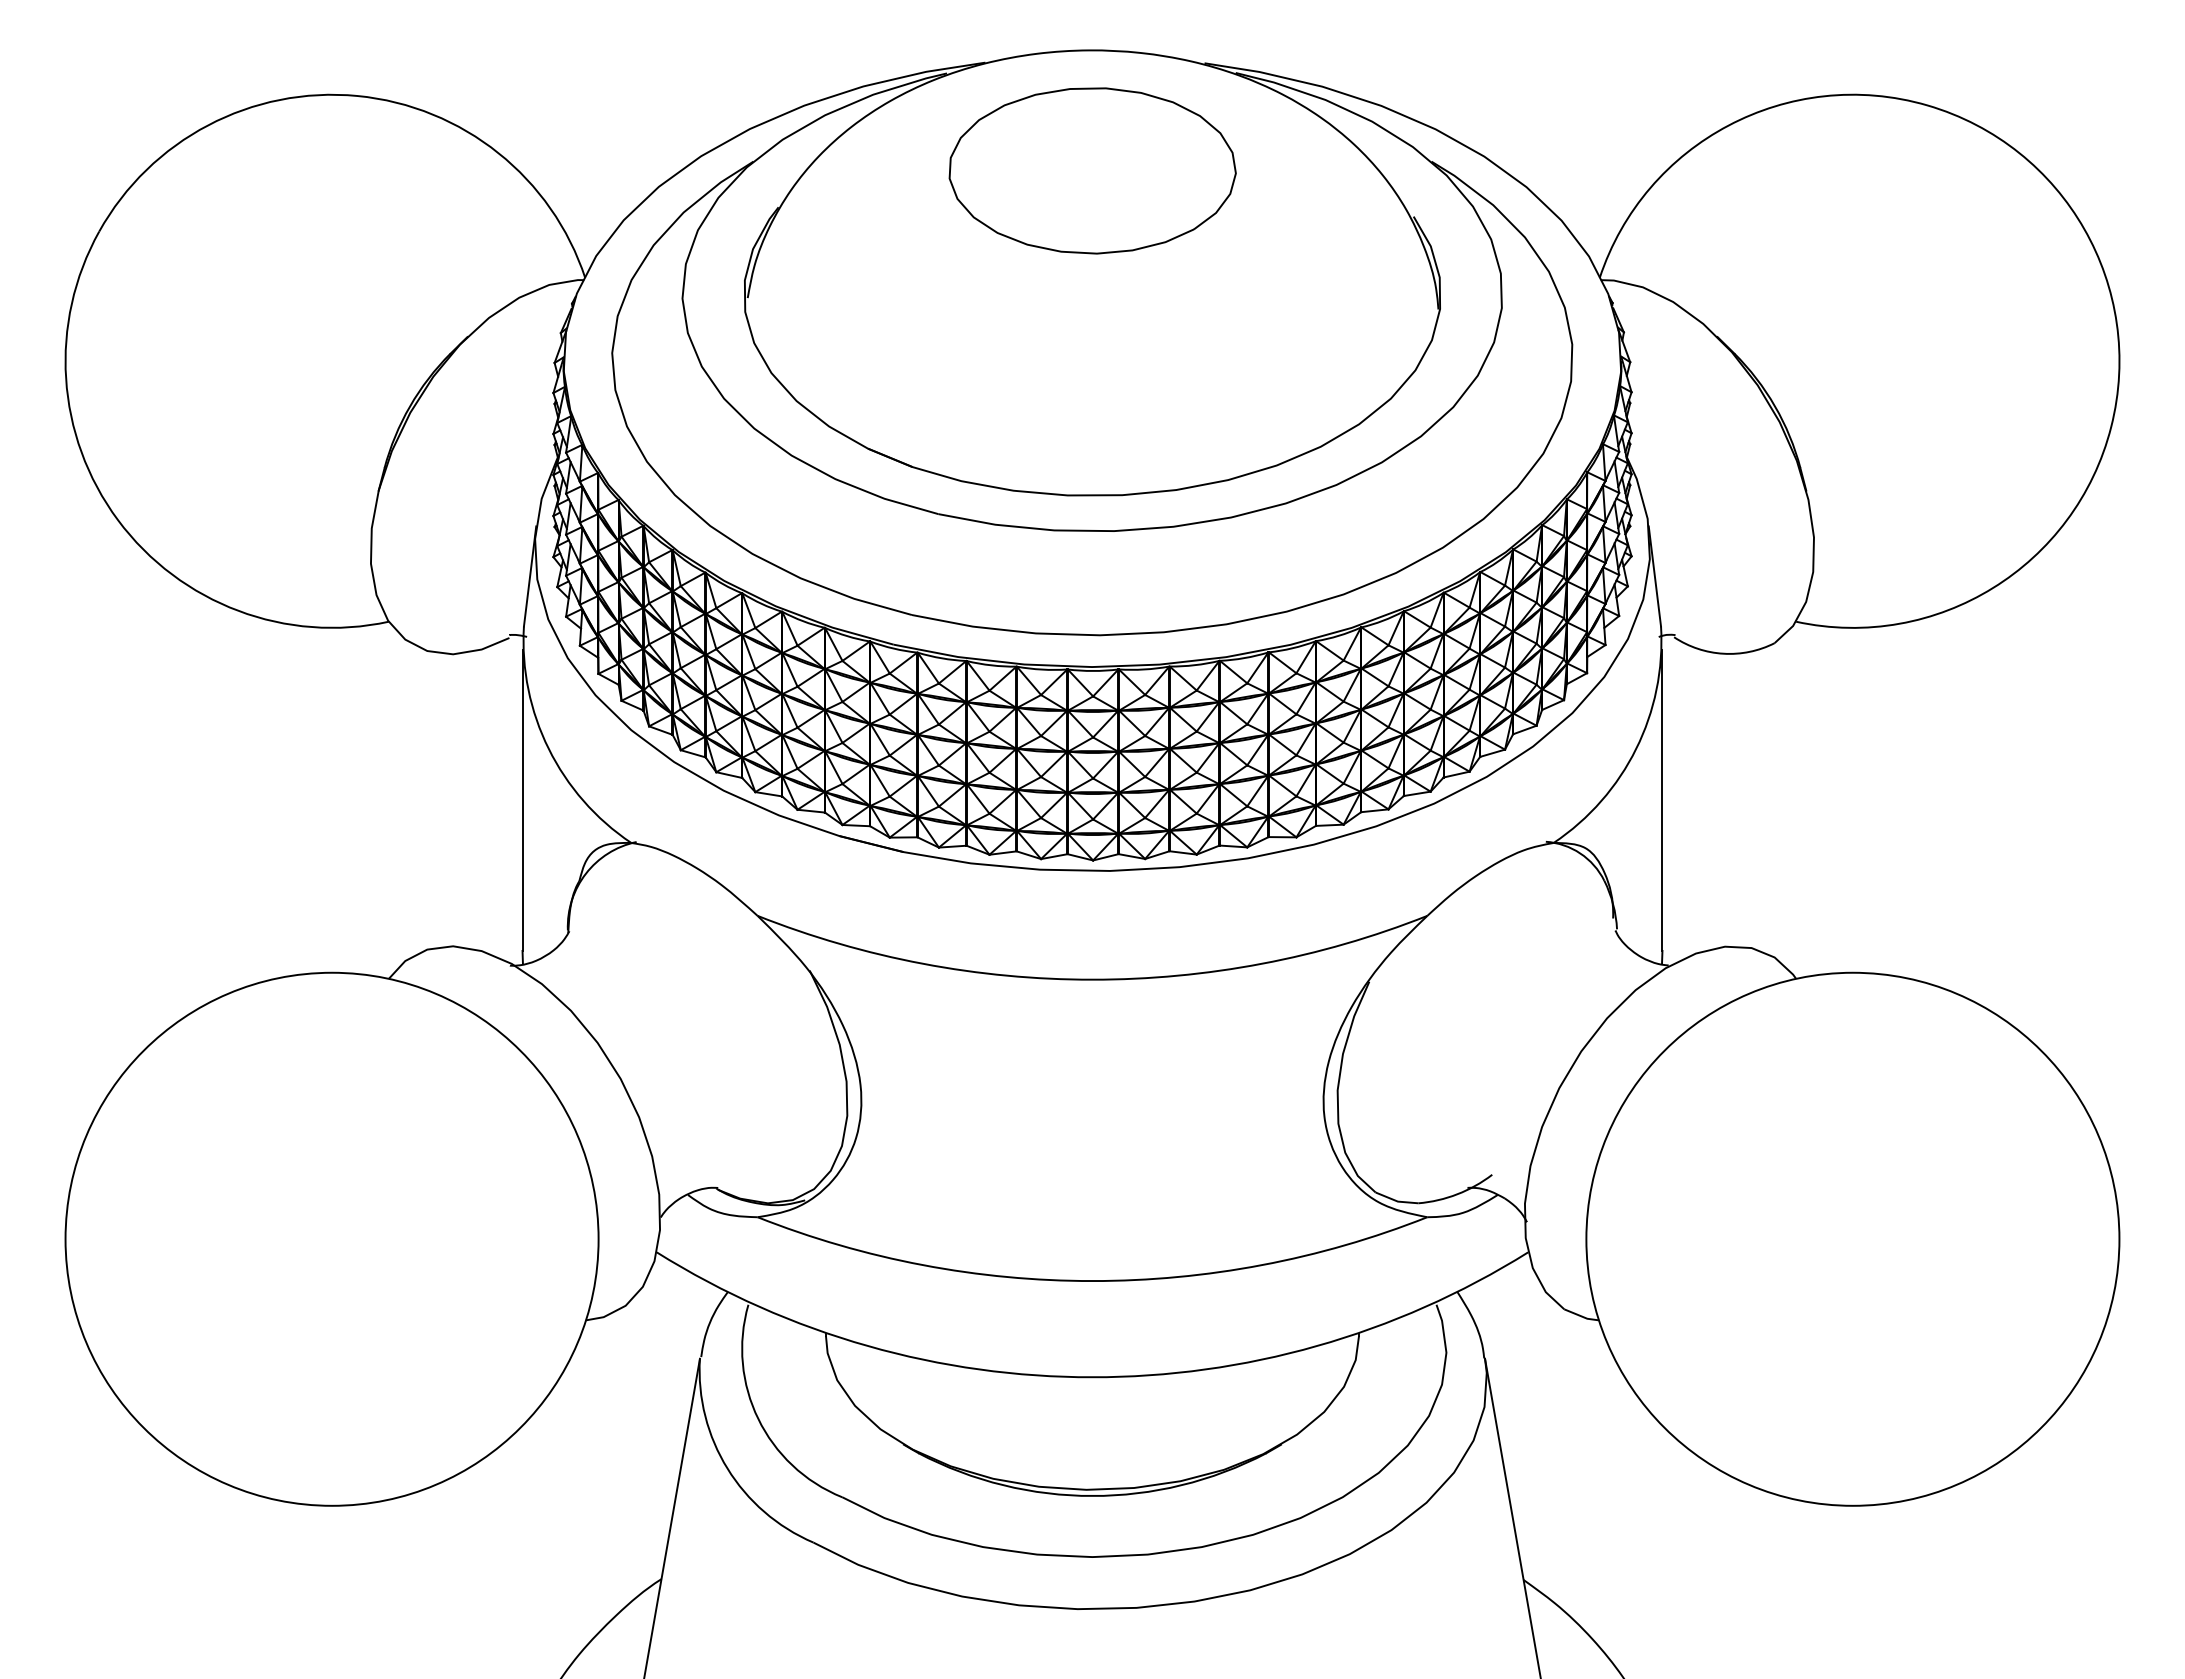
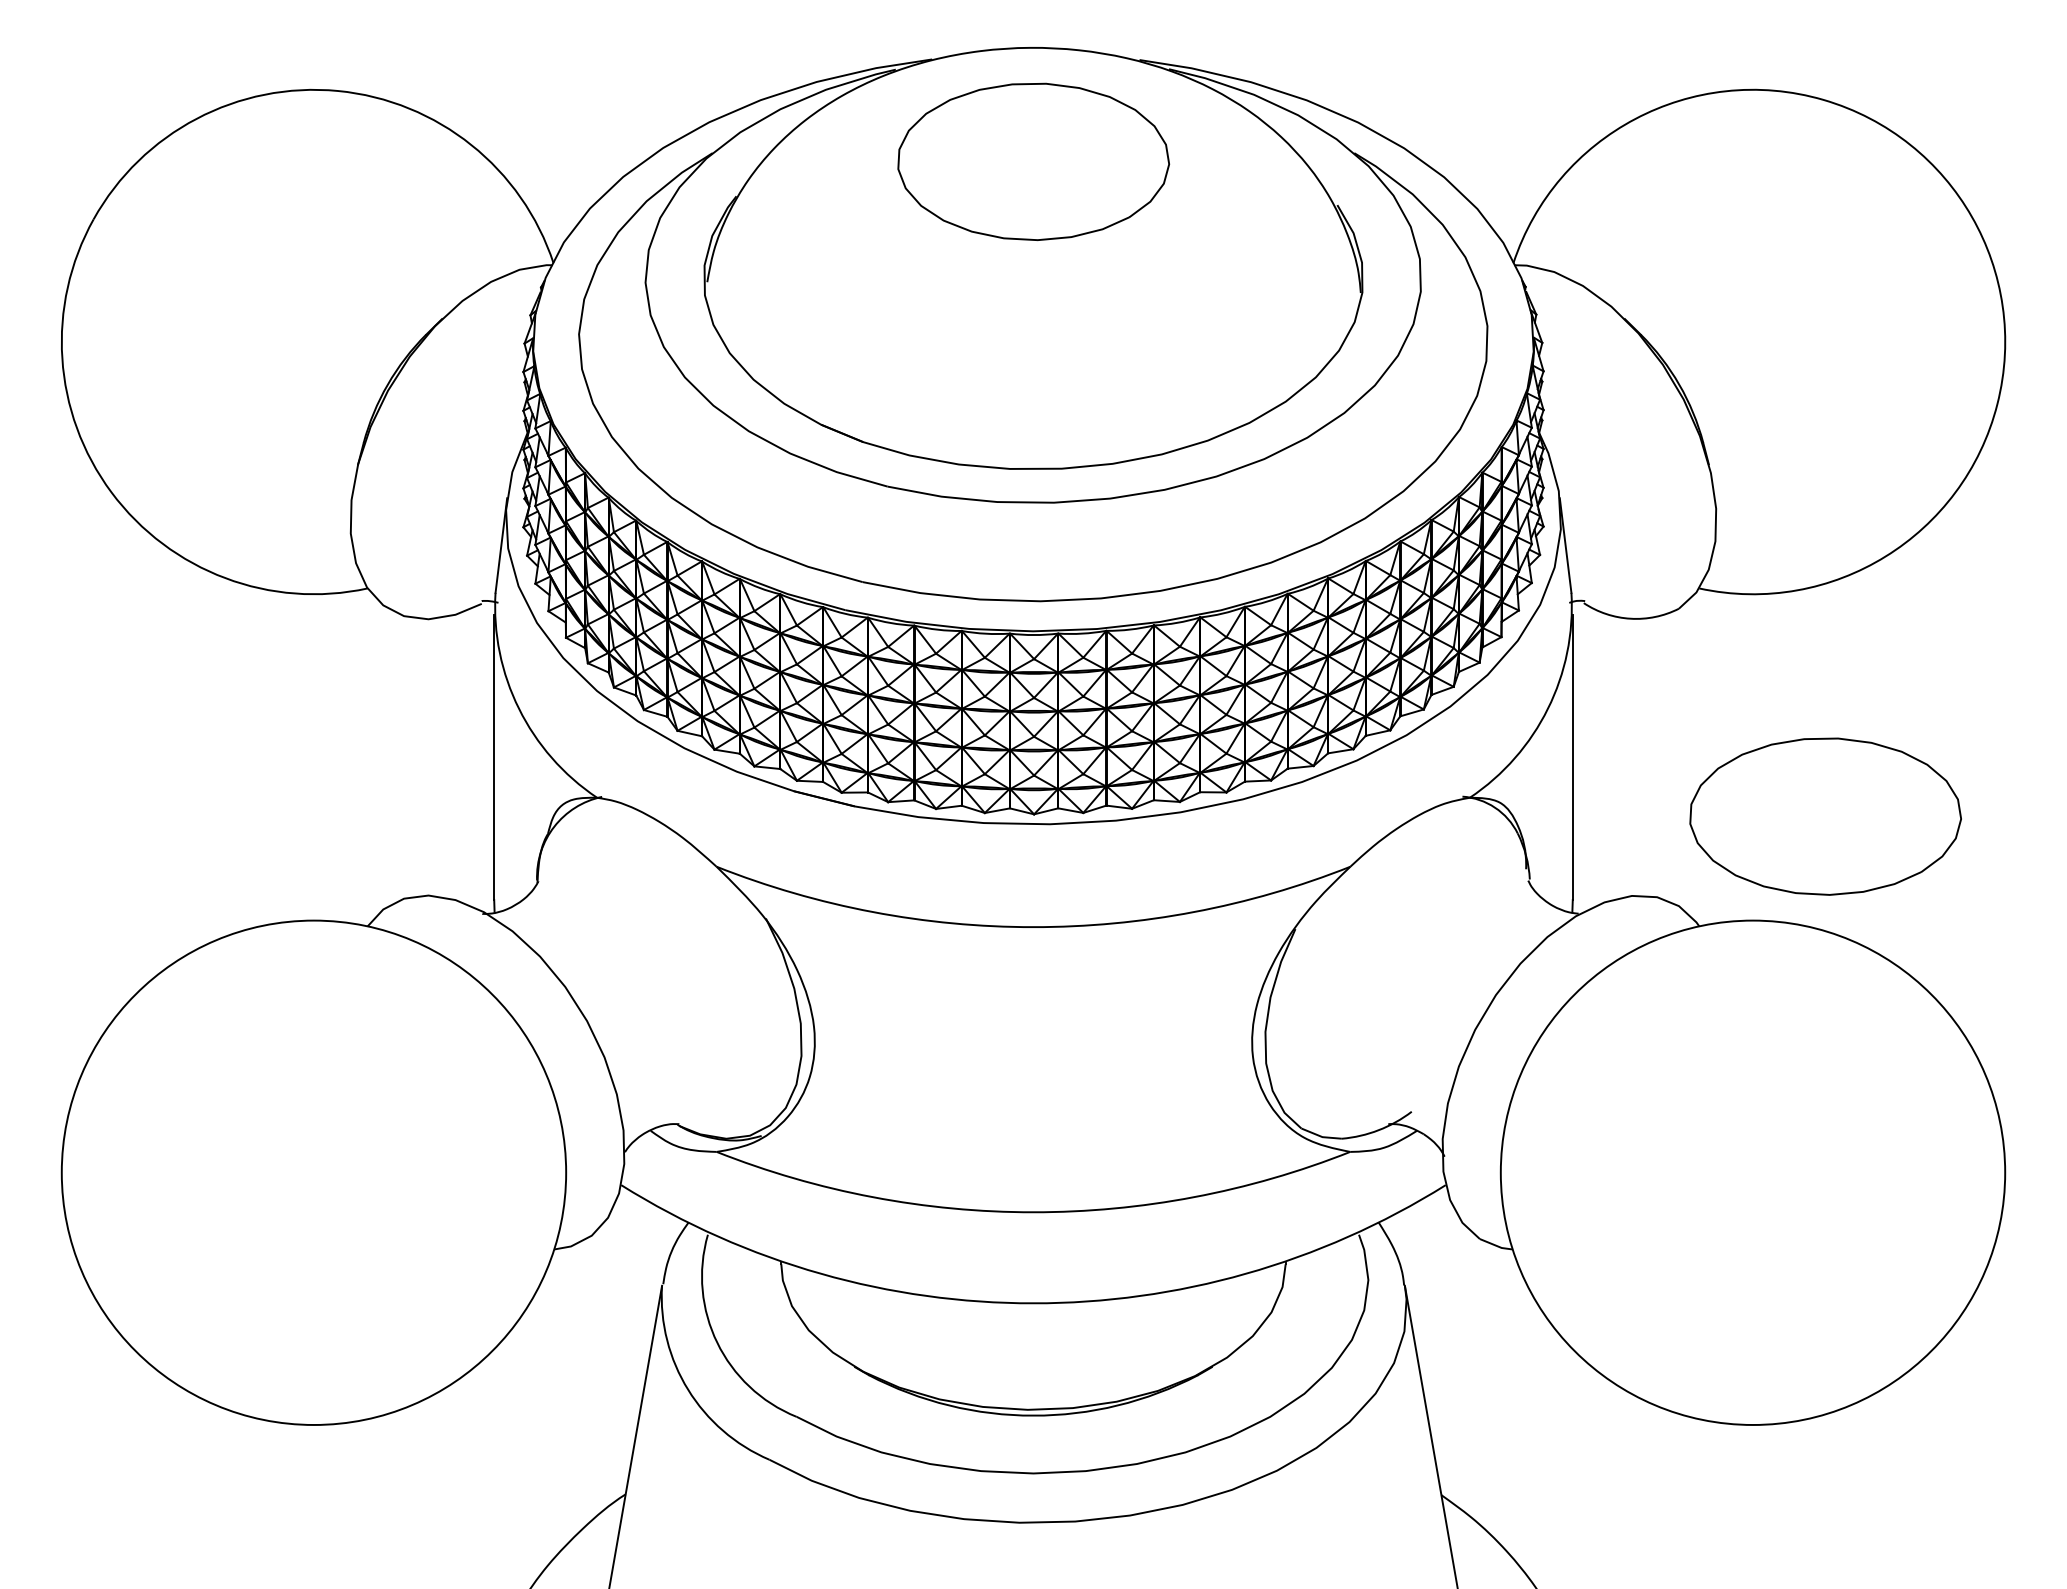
part: (1929, 862) -> (1825, 816), added

